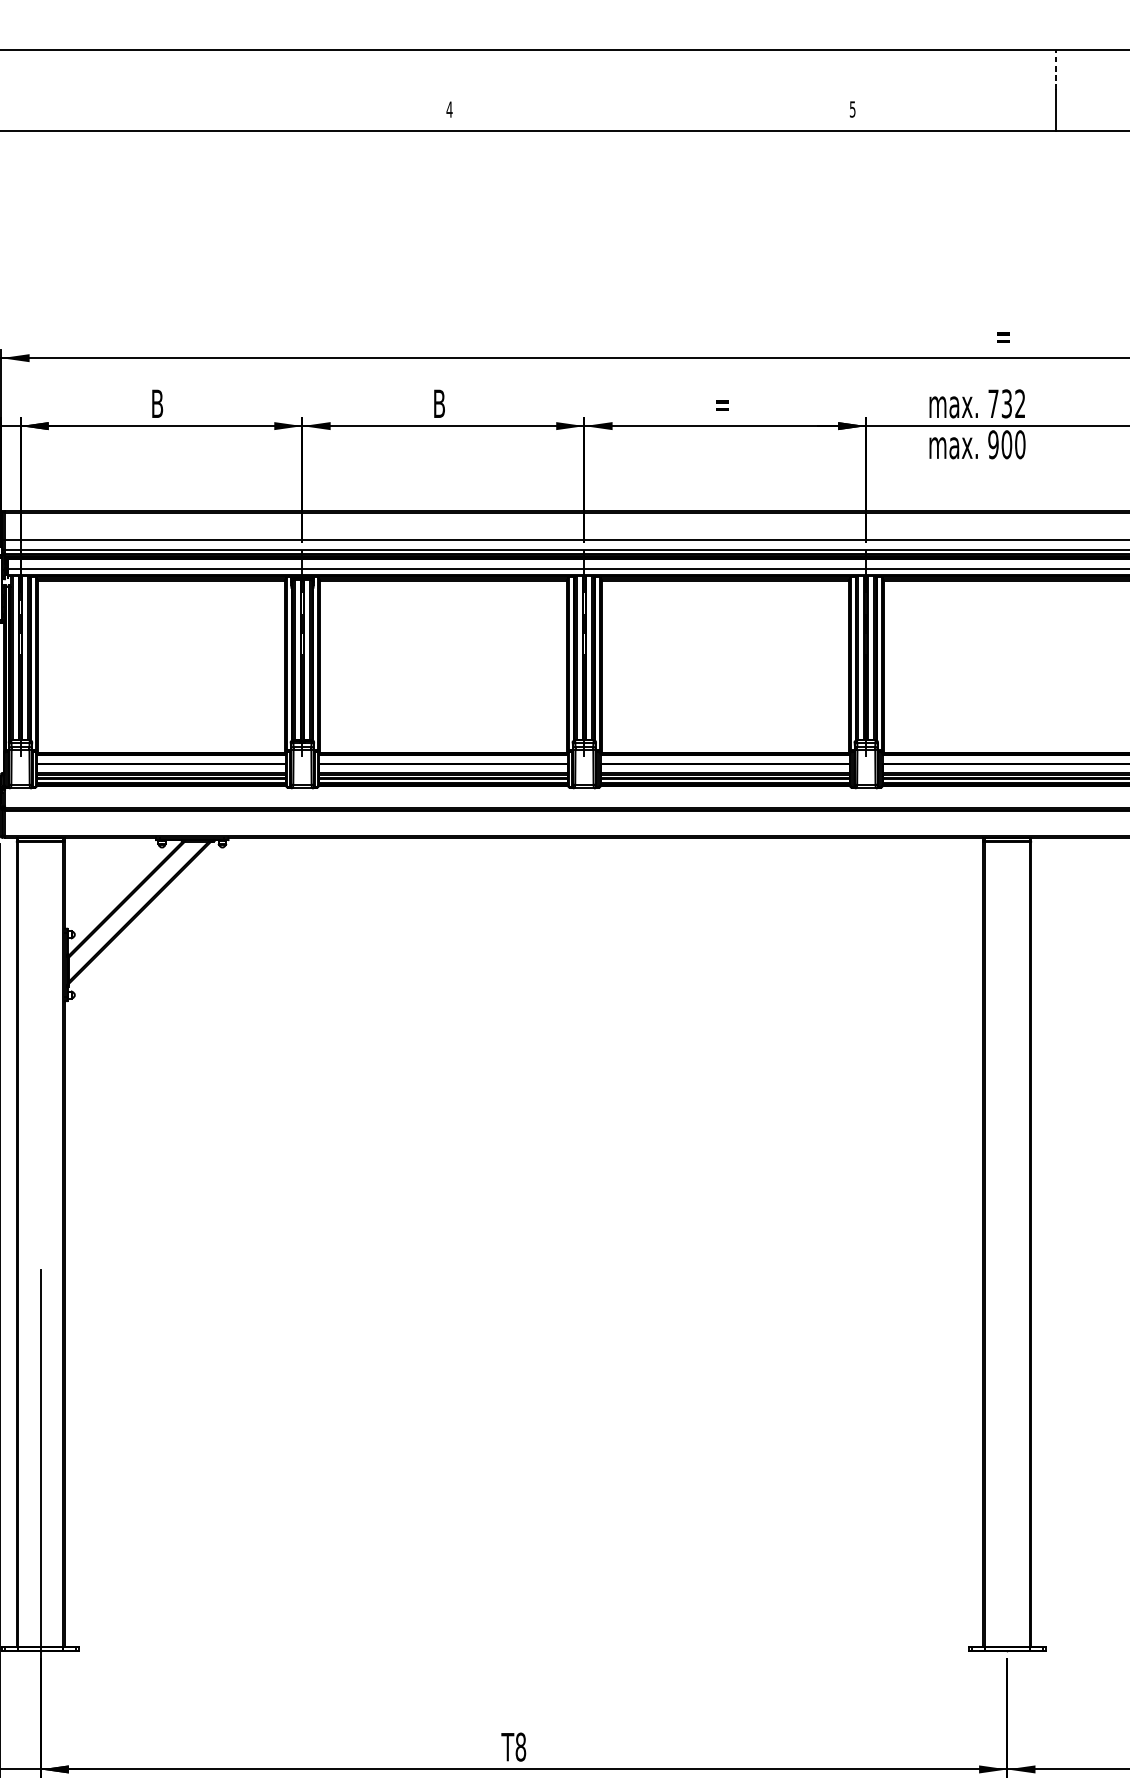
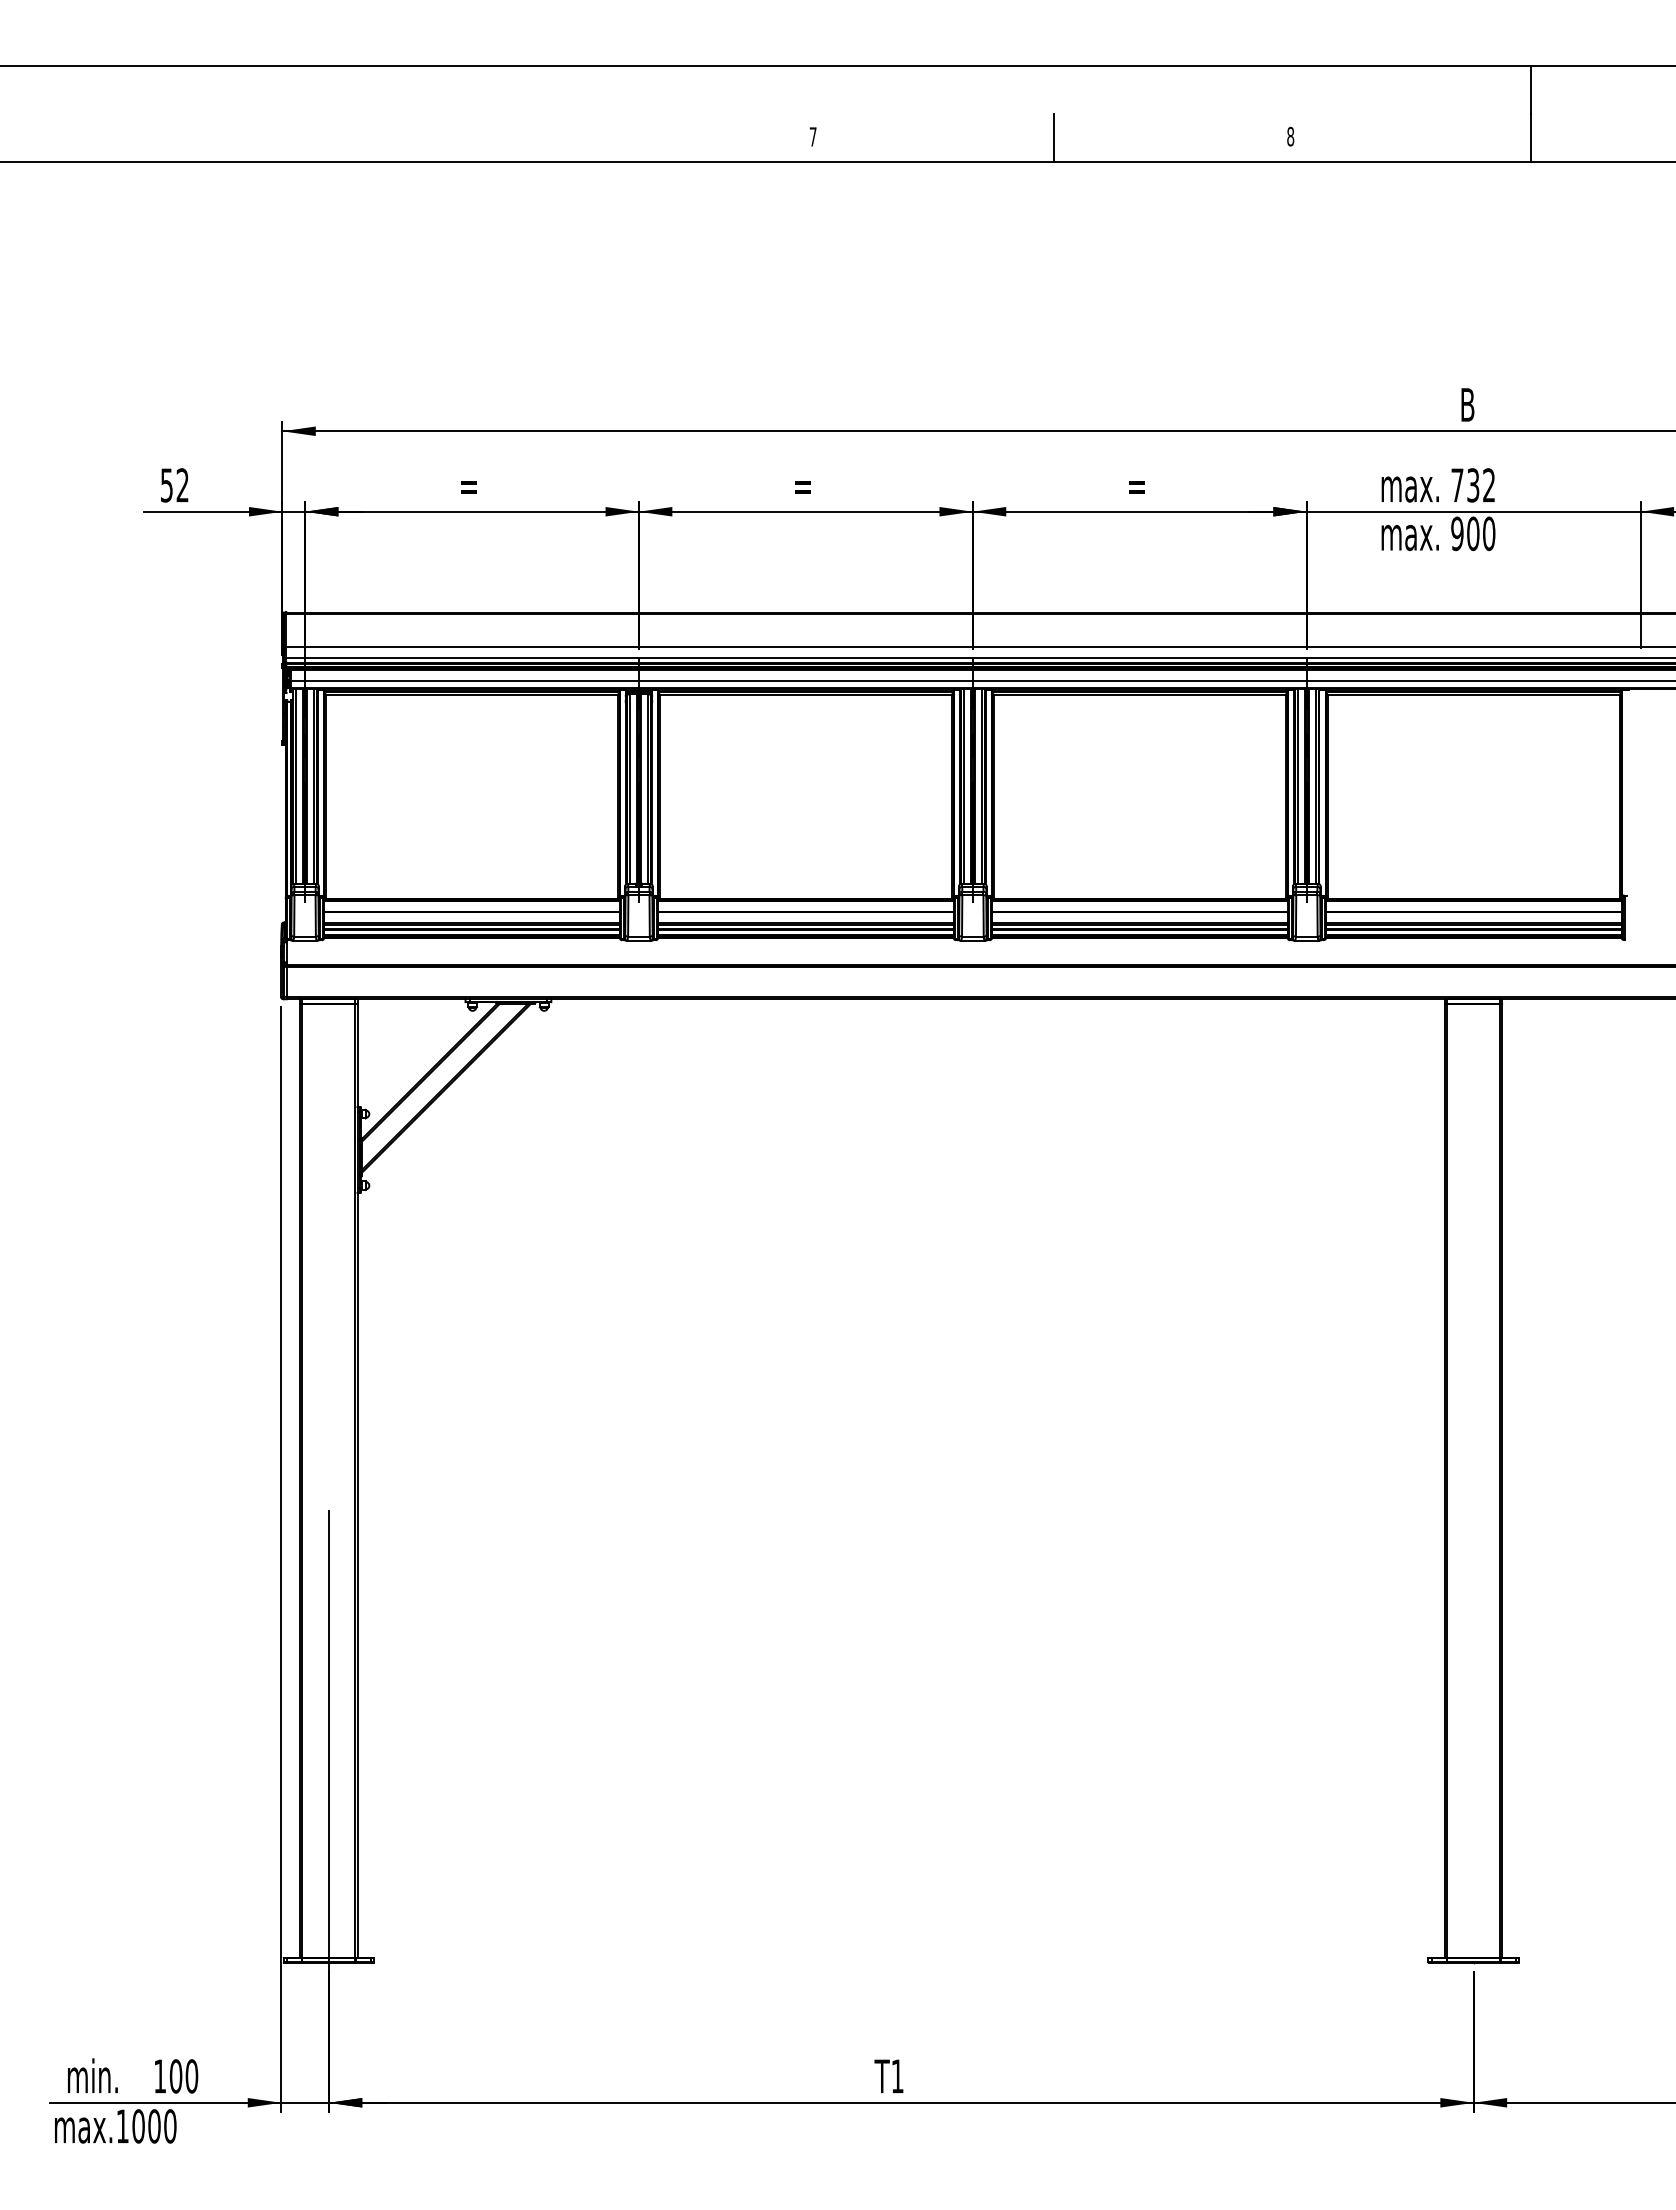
line: (1056, 70) -> (1531, 90), dashed -> solid
text: (448, 109) -> (812, 136), 4 -> 7
text: (852, 109) -> (1290, 136), 5 -> 8
line: (653, 110) -> (1054, 137), added
text: (1002, 335) -> (1468, 404), = -> B
text: (158, 403) -> (468, 485), B -> =
text: (440, 403) -> (802, 485), B -> =
text: (520, 1747) -> (897, 2076), T8 -> T1

